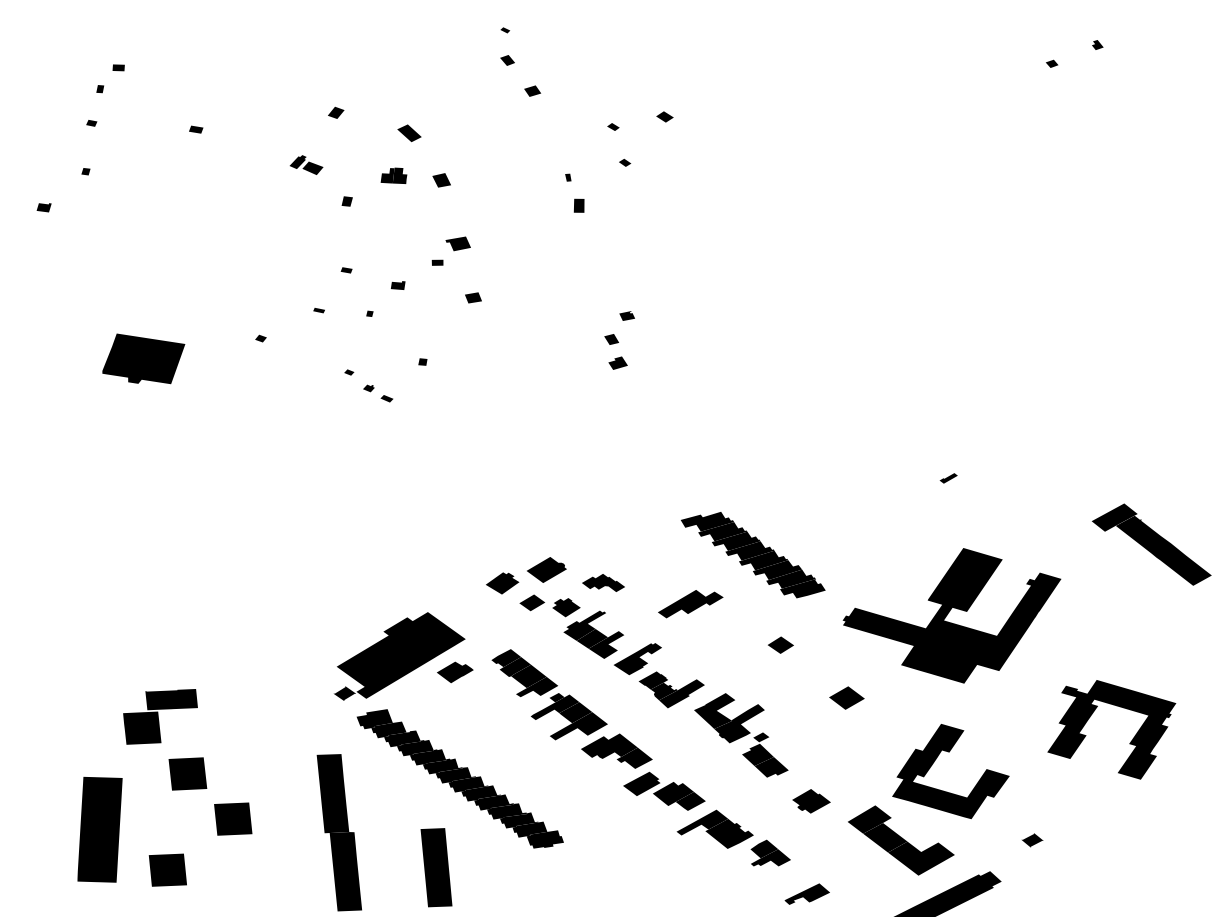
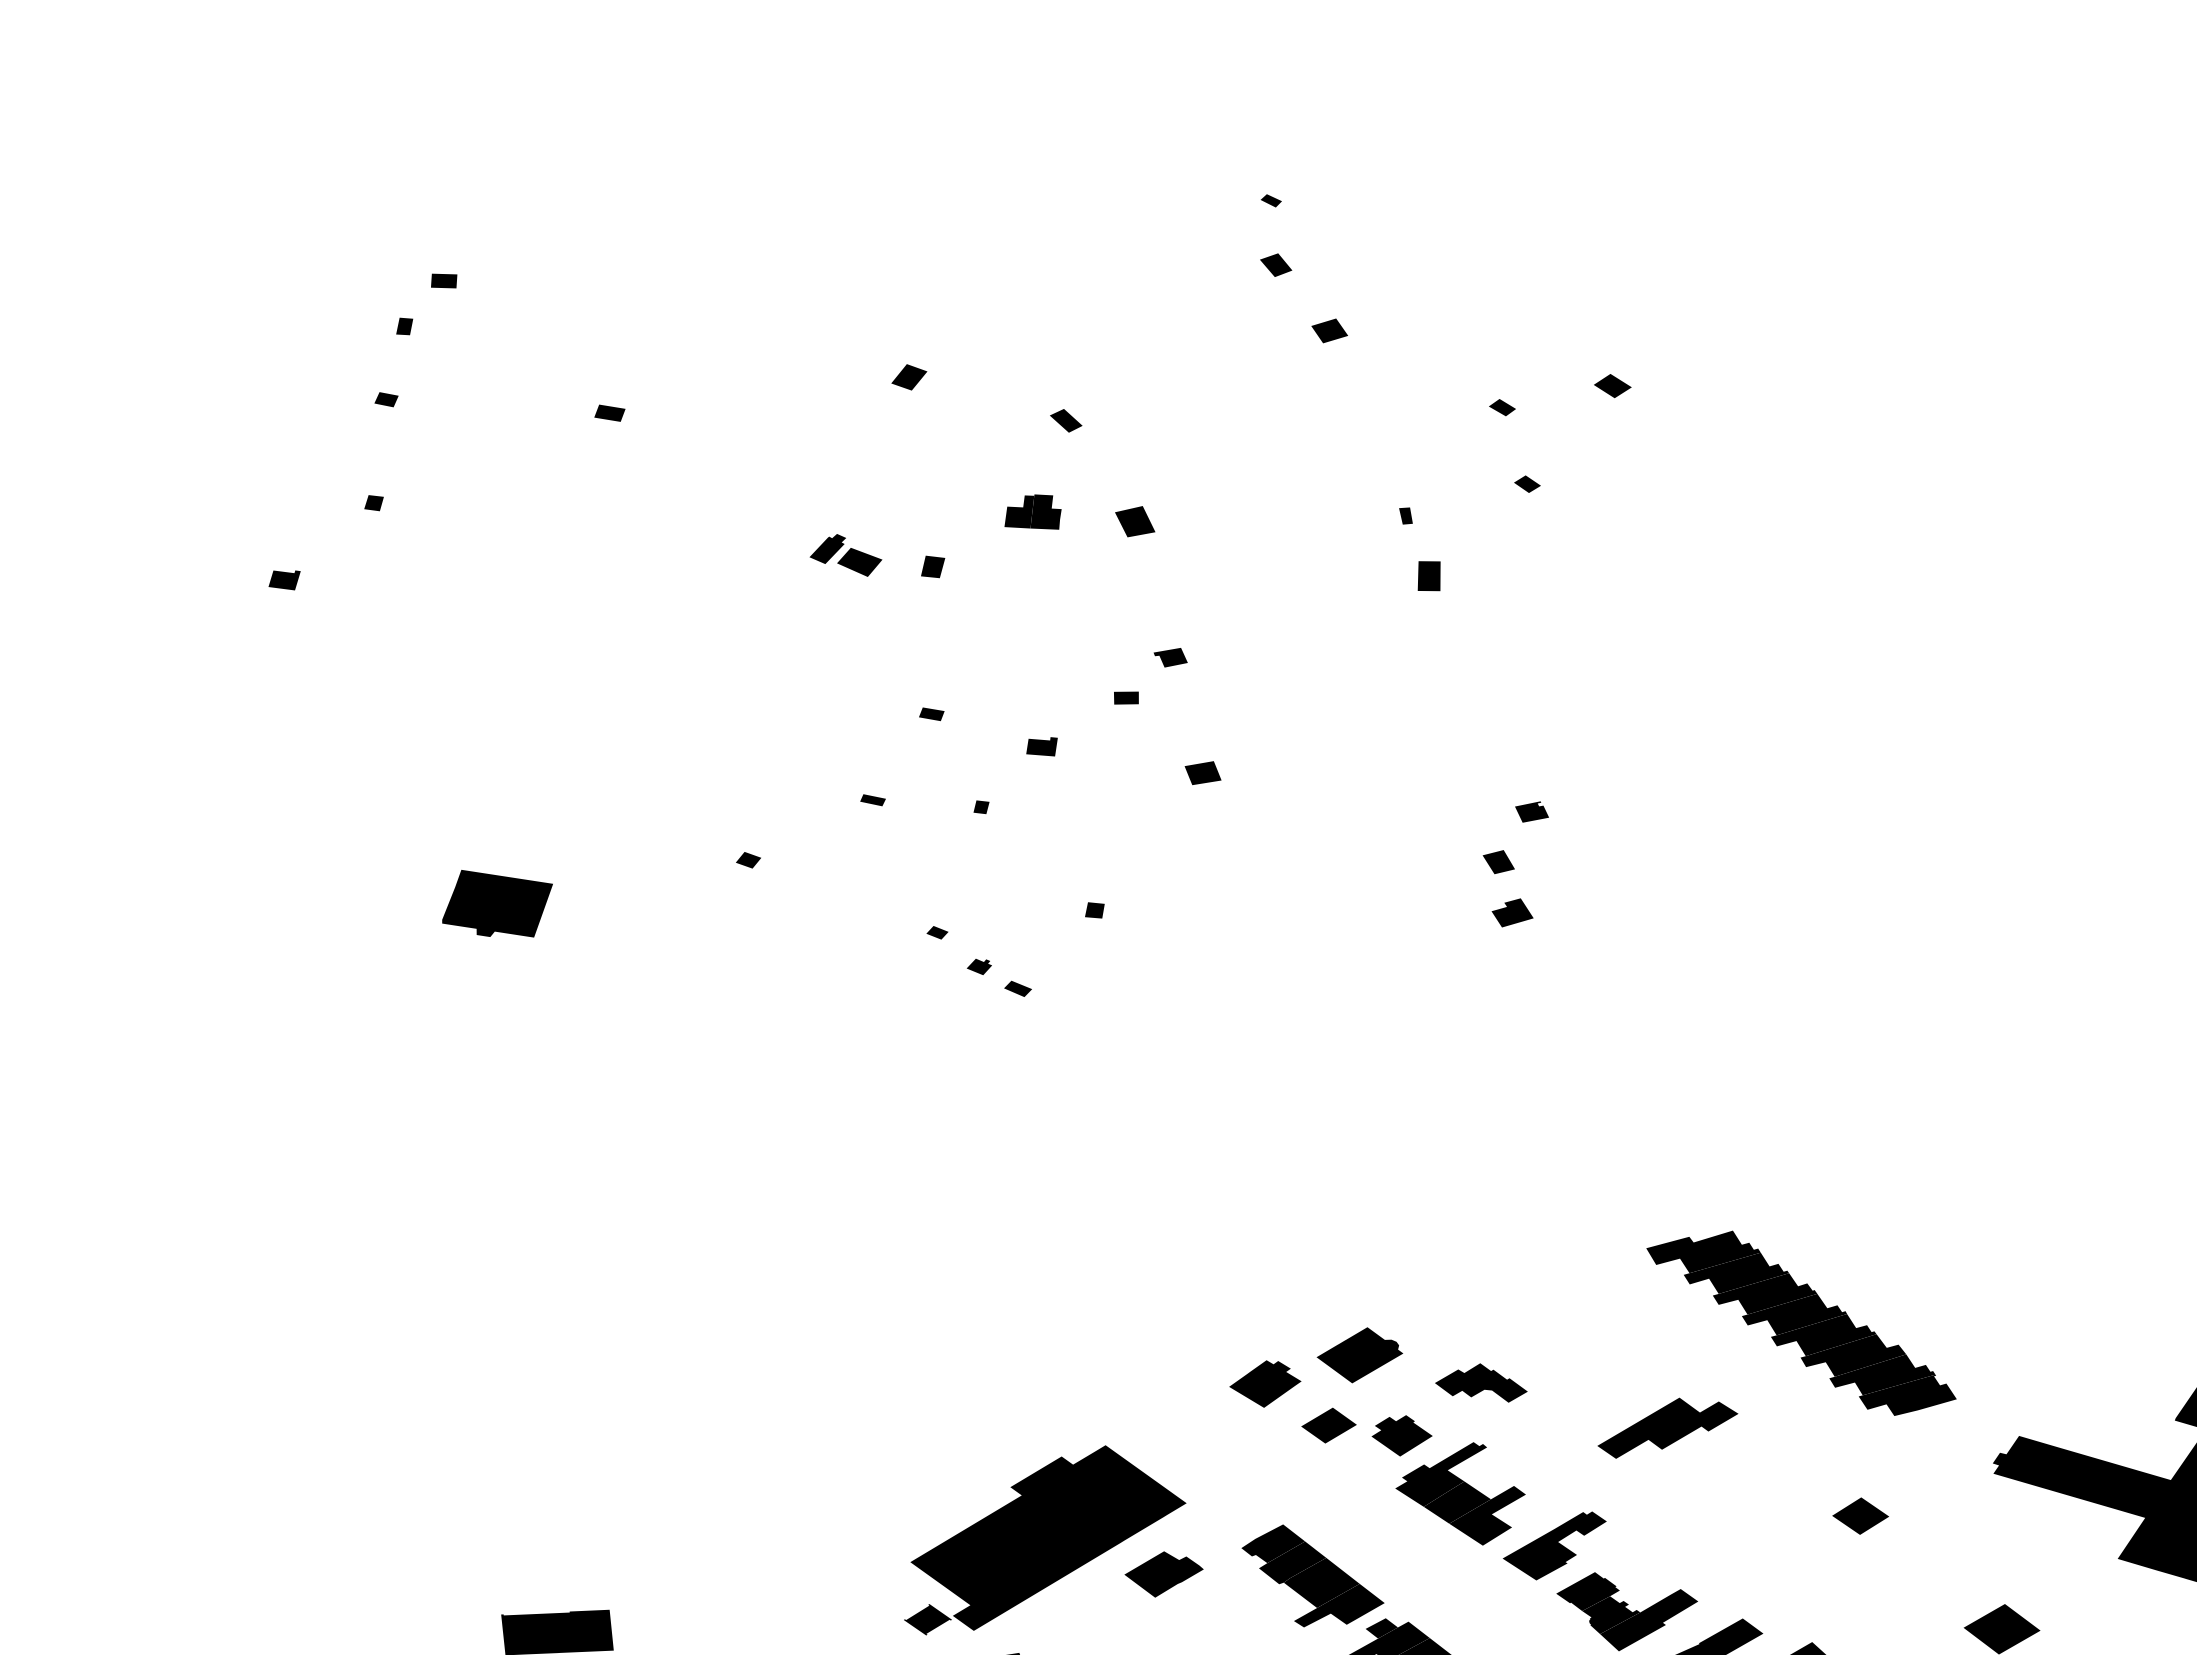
part: (409, 132) -> (1066, 419), size x0.62
part: (306, 164) -> (845, 554), moved
part: (458, 243) -> (1171, 656), size x0.62
part: (143, 358) -> (497, 902), size x0.62

